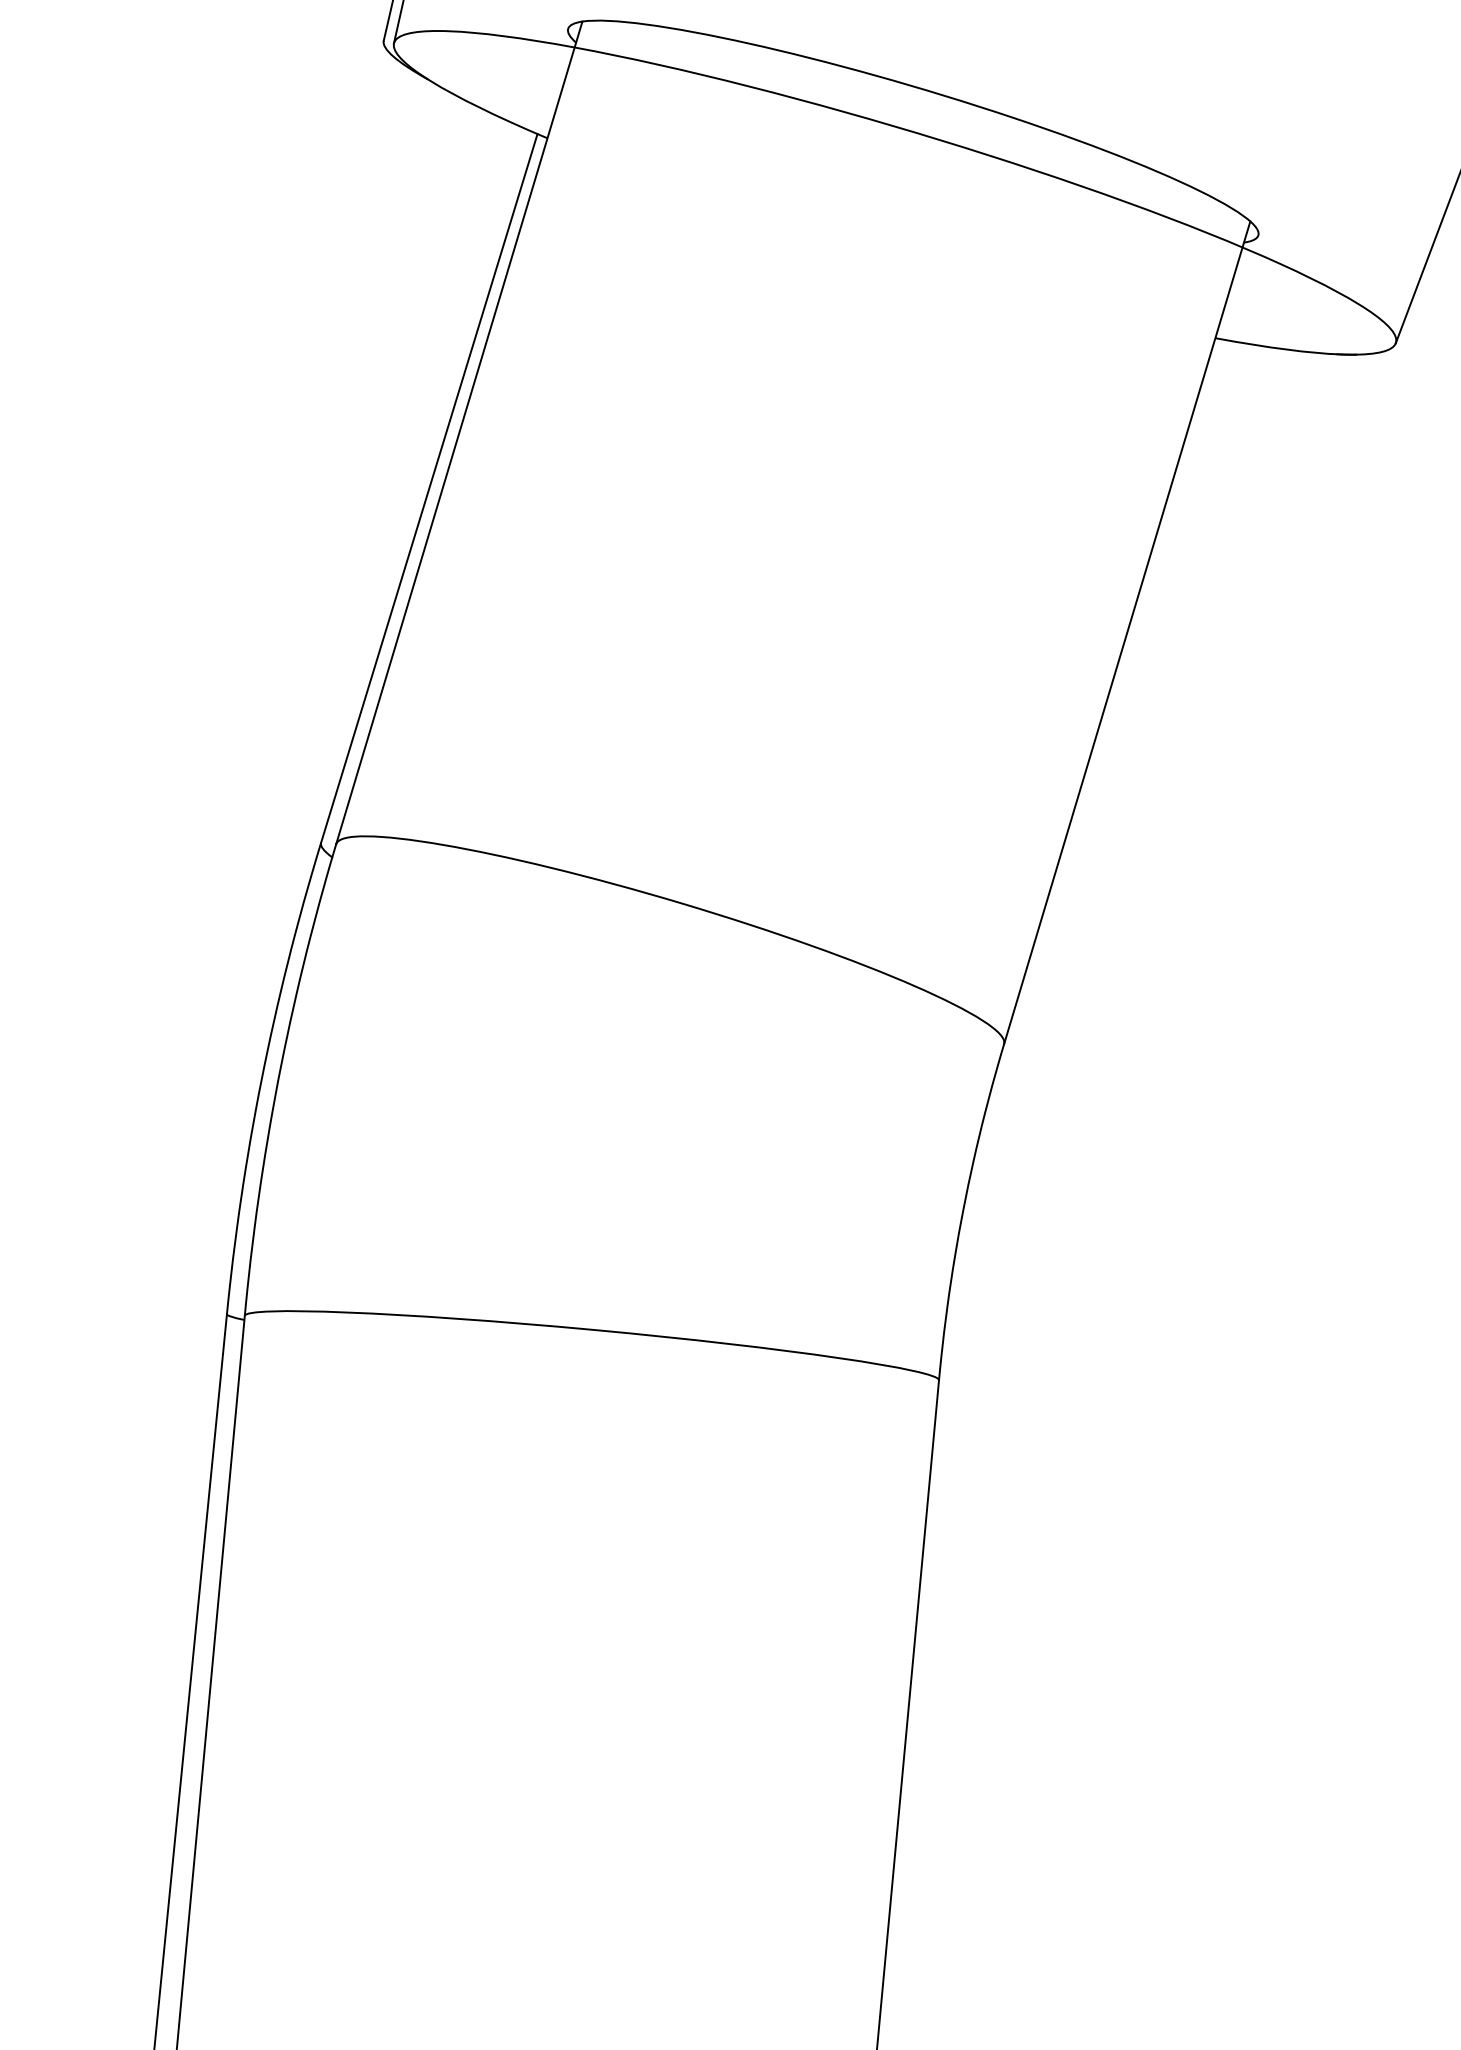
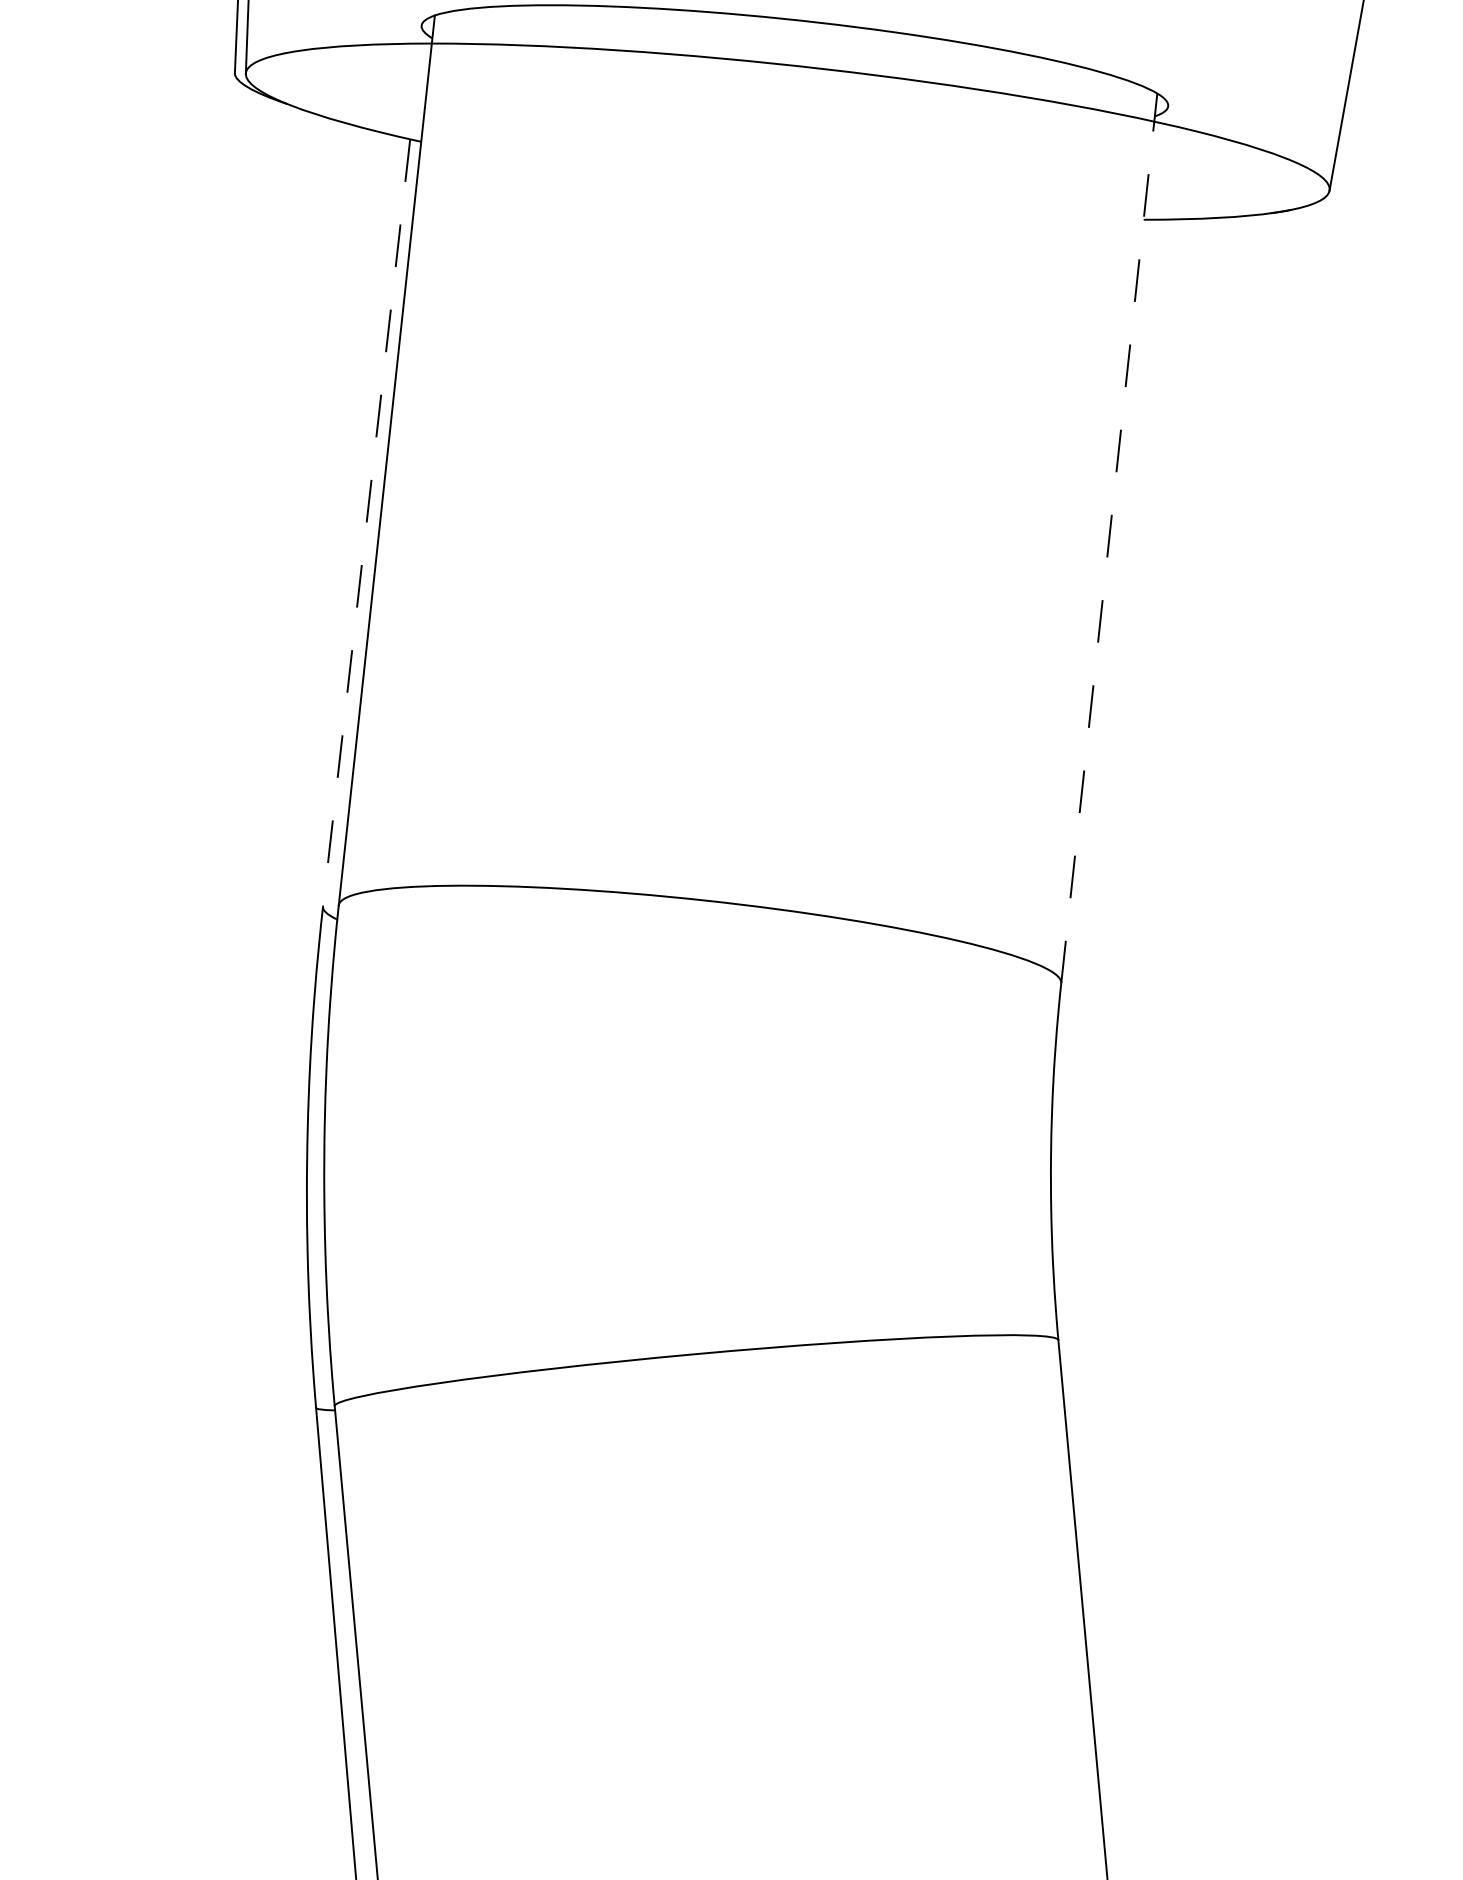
line: (429, 488) -> (366, 523), solid -> dashed
line: (1127, 632) -> (1109, 538), solid -> dashed

